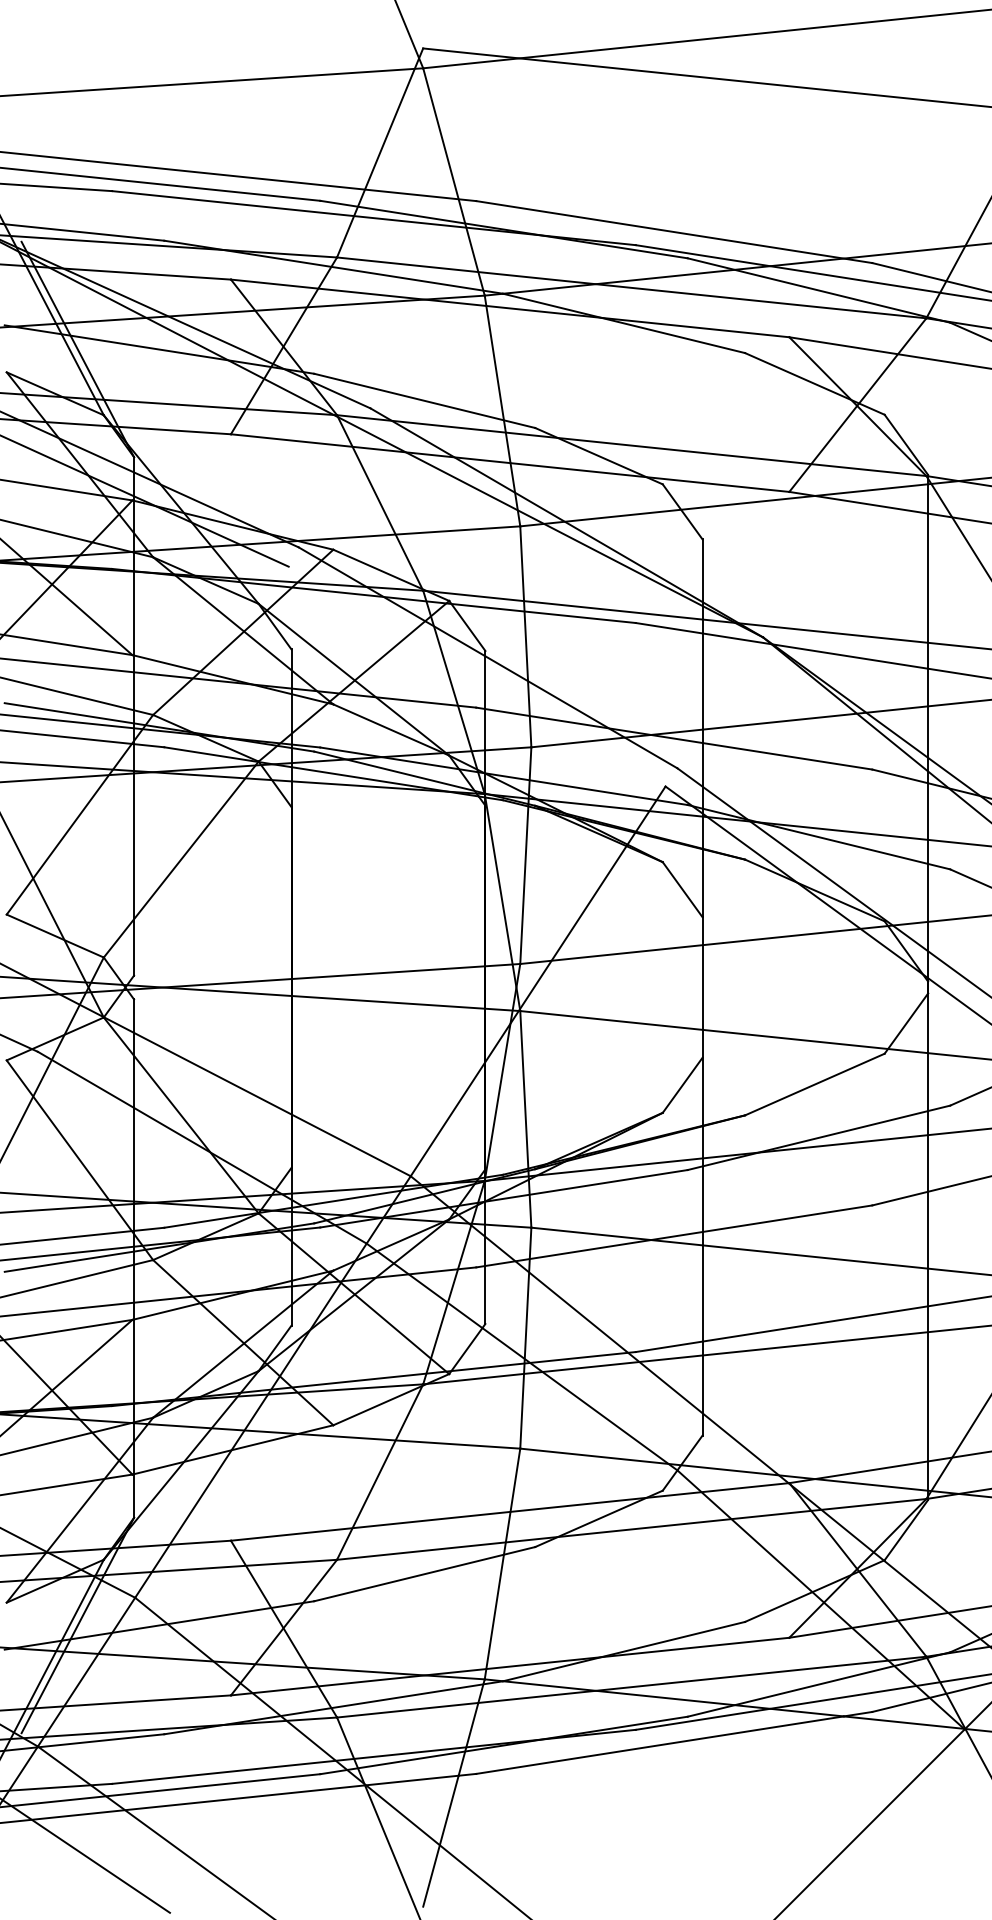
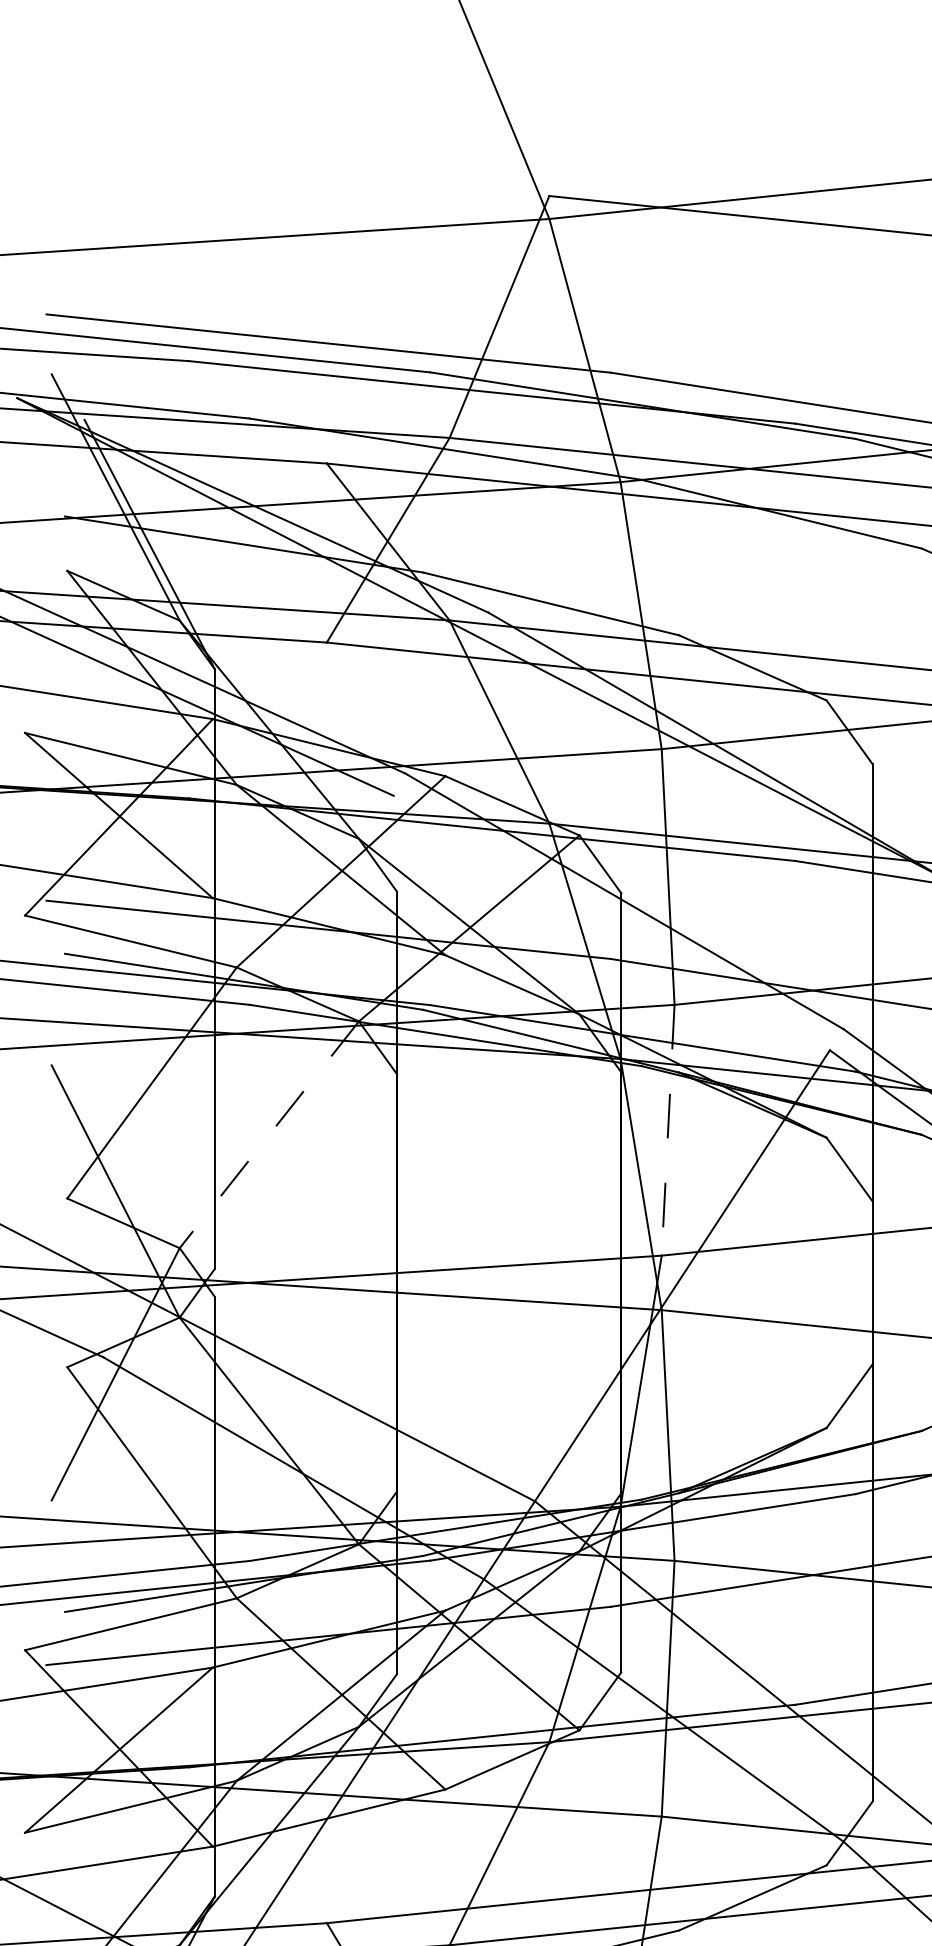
line: (525, 856) -> (667, 1131), solid -> dashed
line: (181, 859) -> (269, 1134), solid -> dashed

